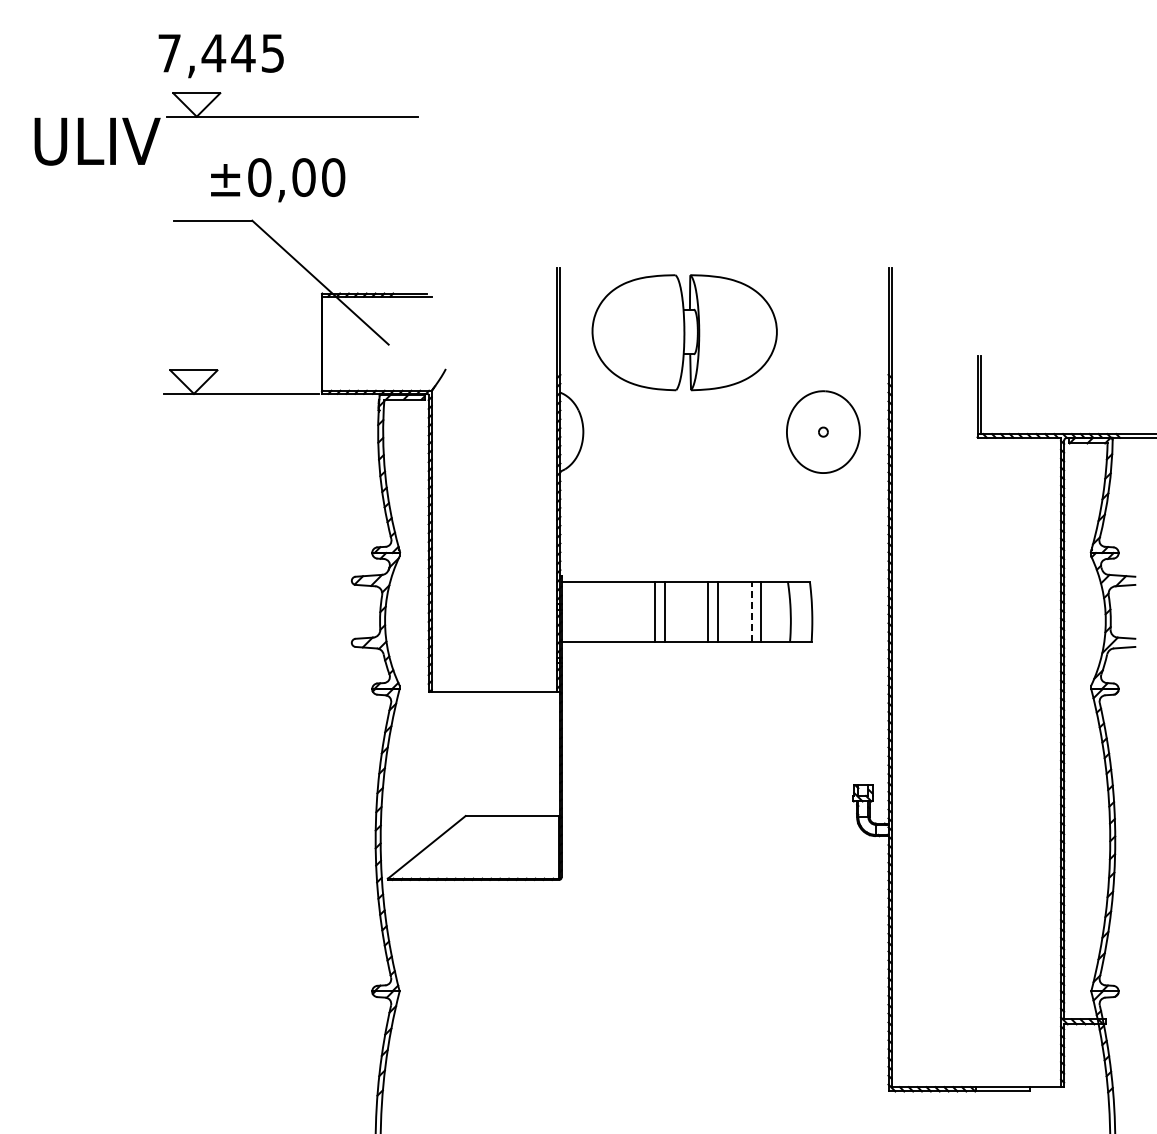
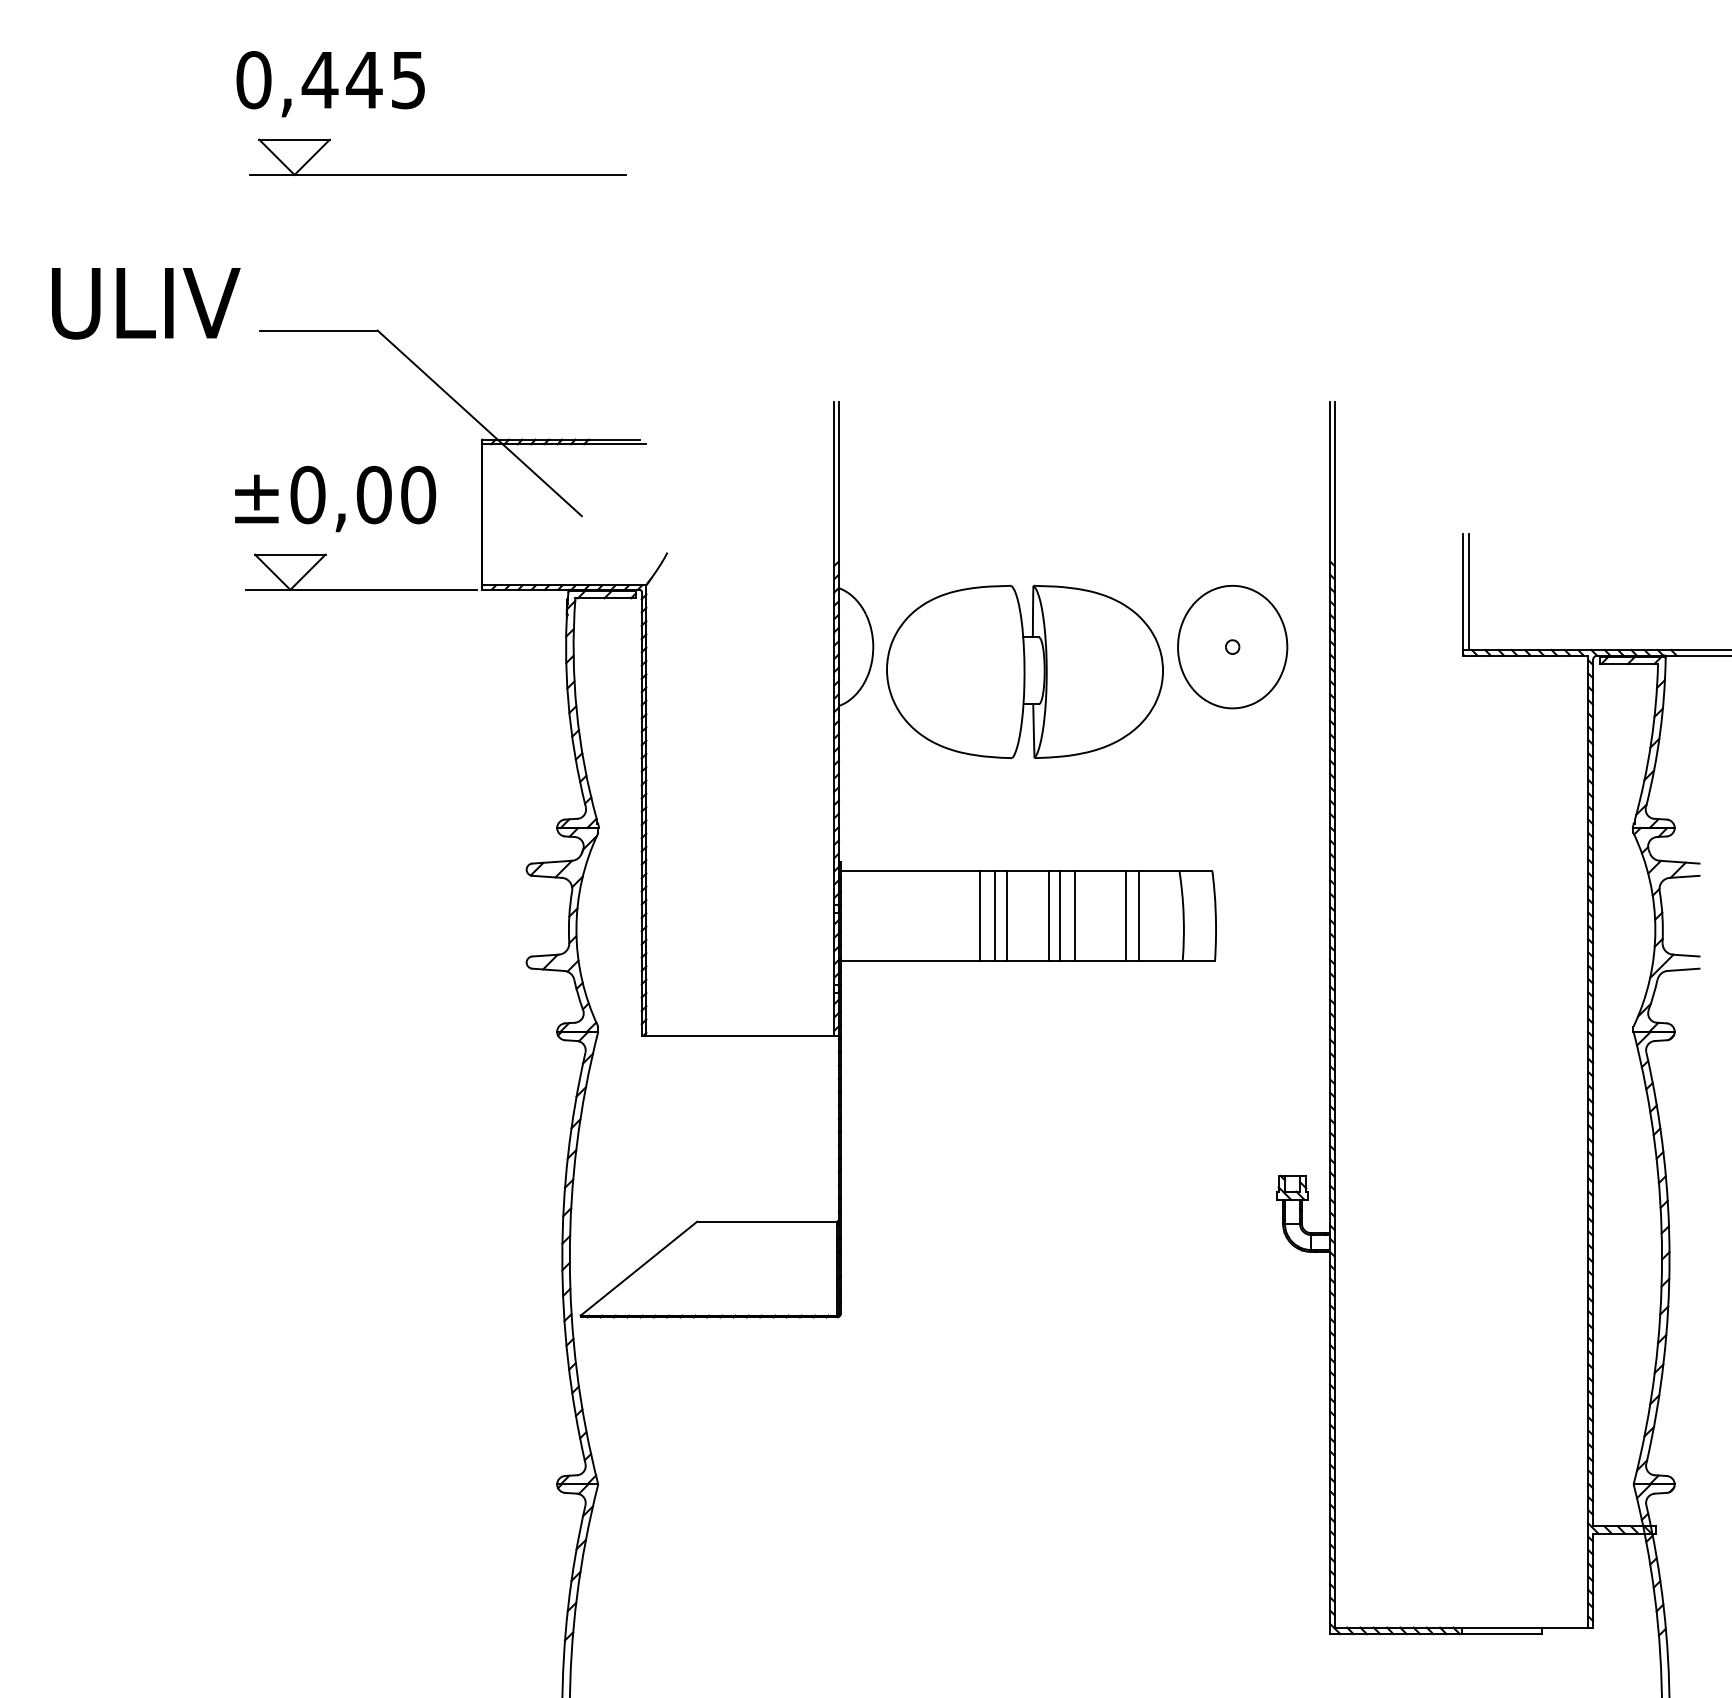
text: (169, 53) -> (253, 80), 7,445 -> 0,445
text: (97, 141) -> (145, 303), moved
text: (278, 180) -> (336, 499), moved
part: (684, 332) -> (1024, 671), moved
line: (672, 611) -> (1006, 915), added
line: (700, 611) -> (1048, 915), added
line: (751, 611) -> (1124, 915), dashed -> solid

